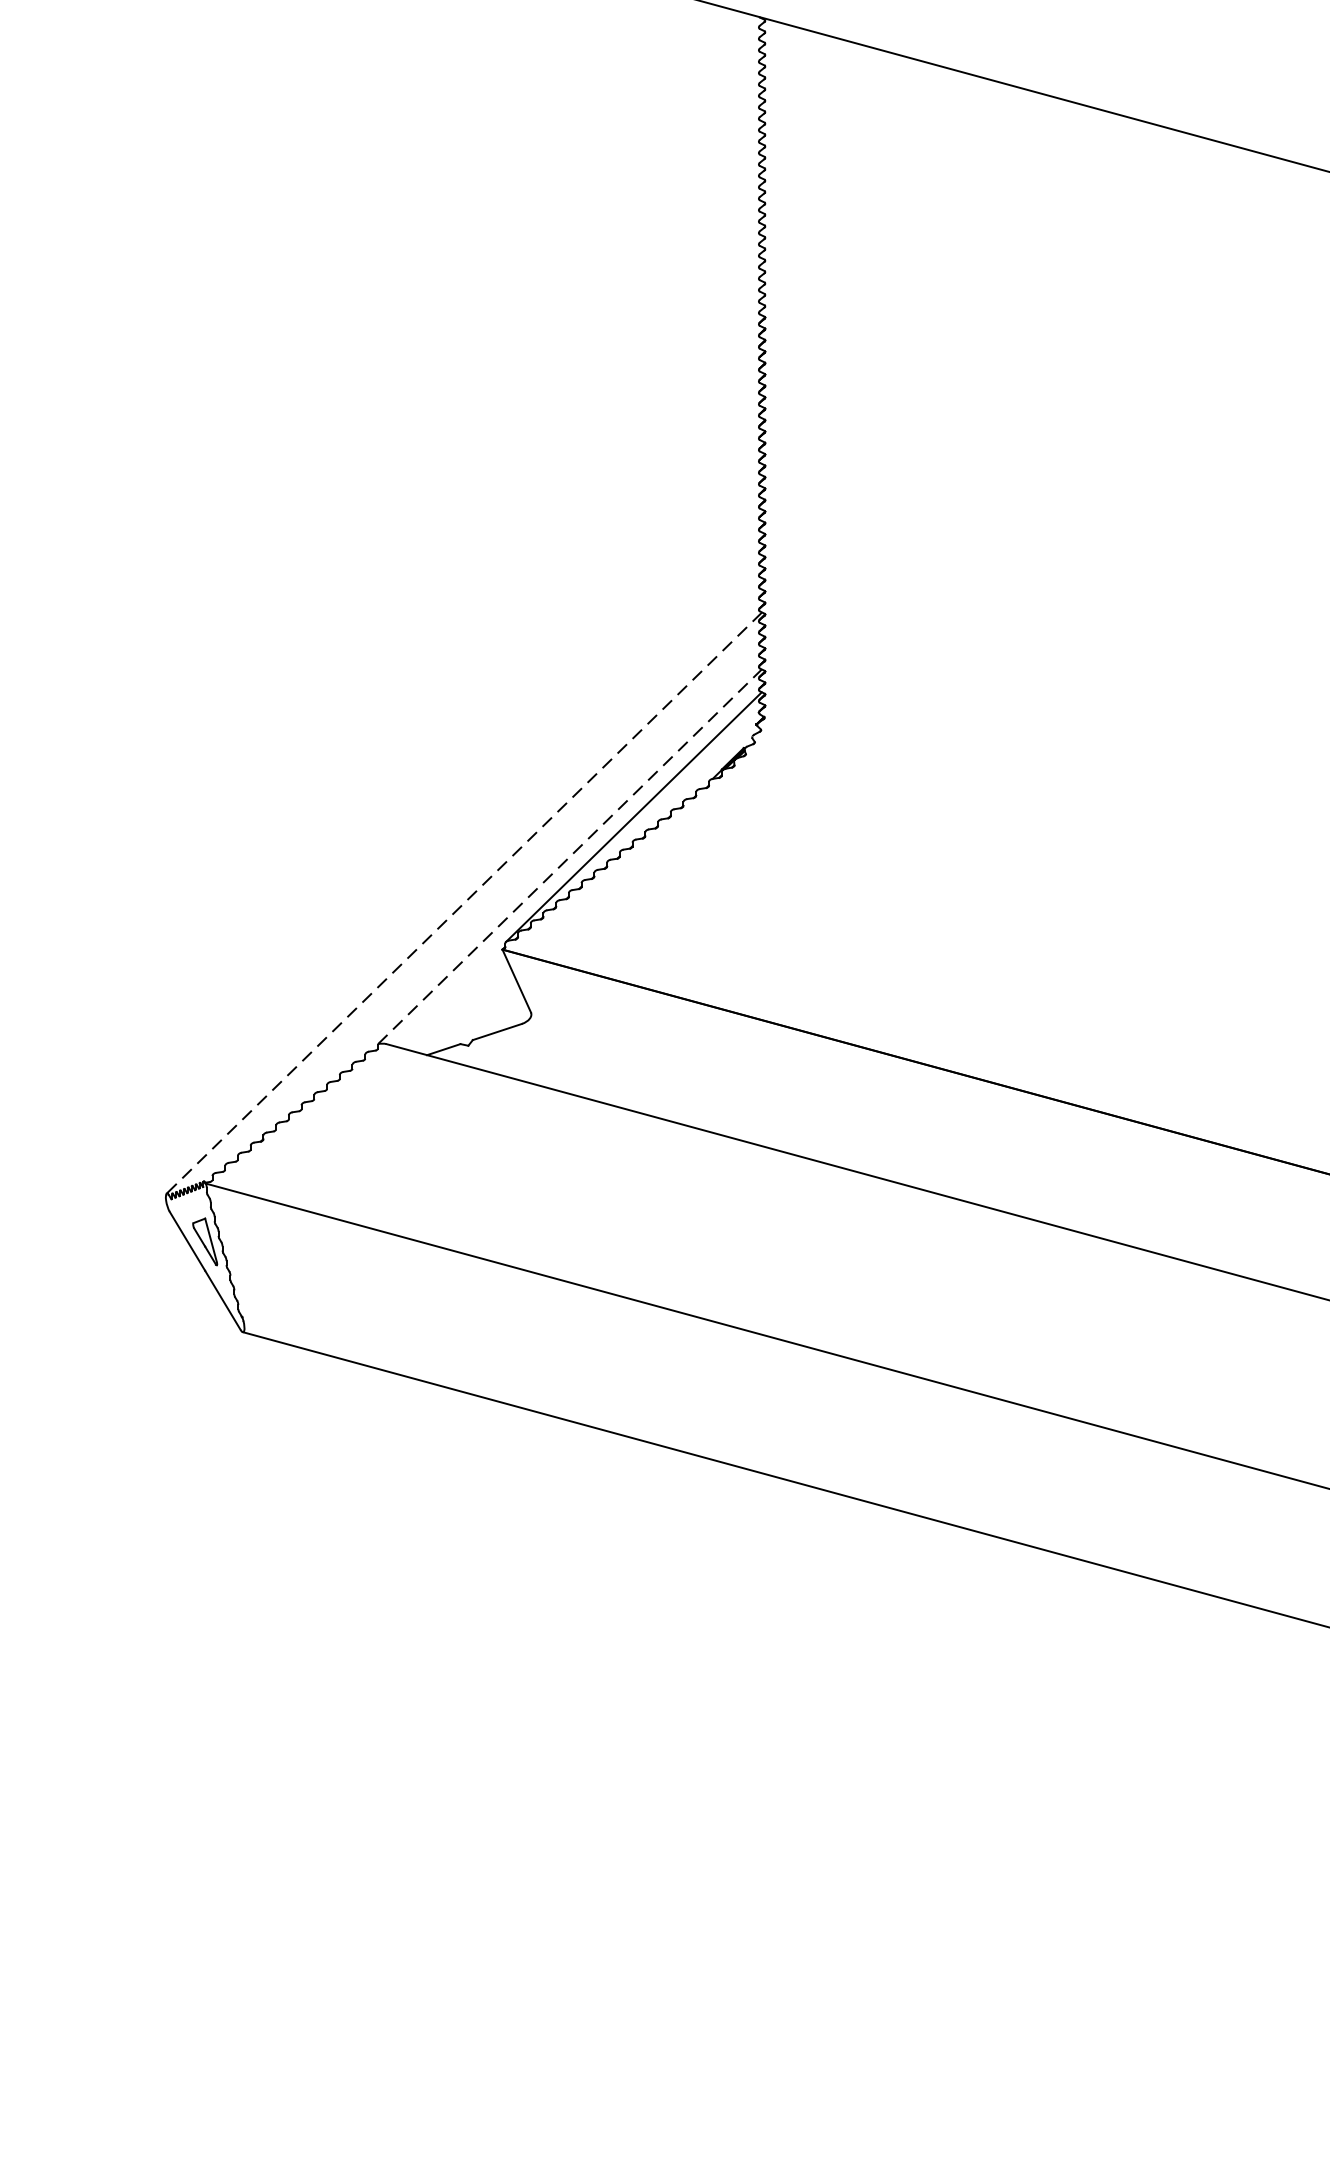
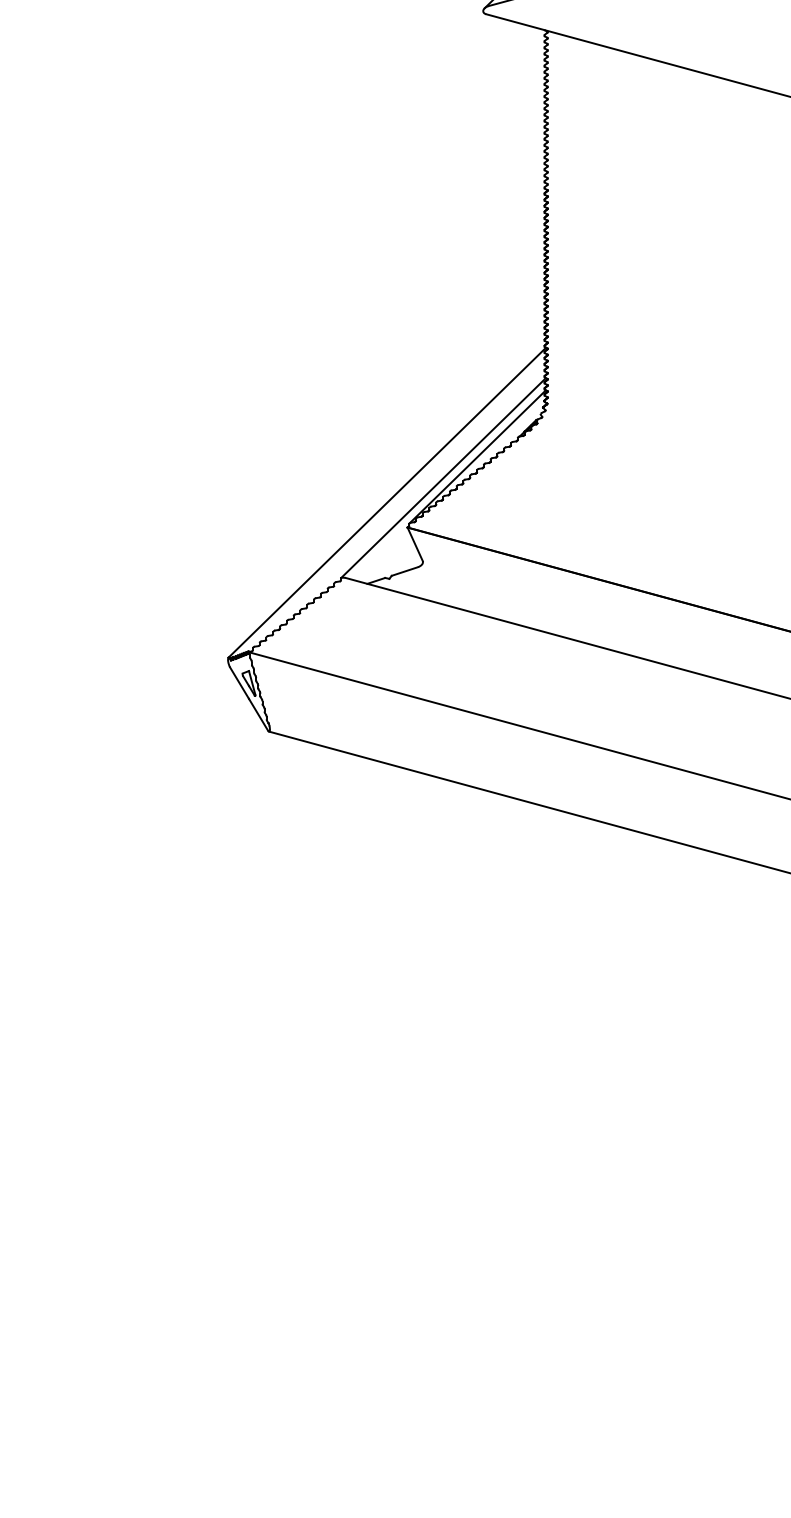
line: (569, 855) -> (443, 477), dashed -> solid
line: (464, 902) -> (387, 502), dashed -> solid

